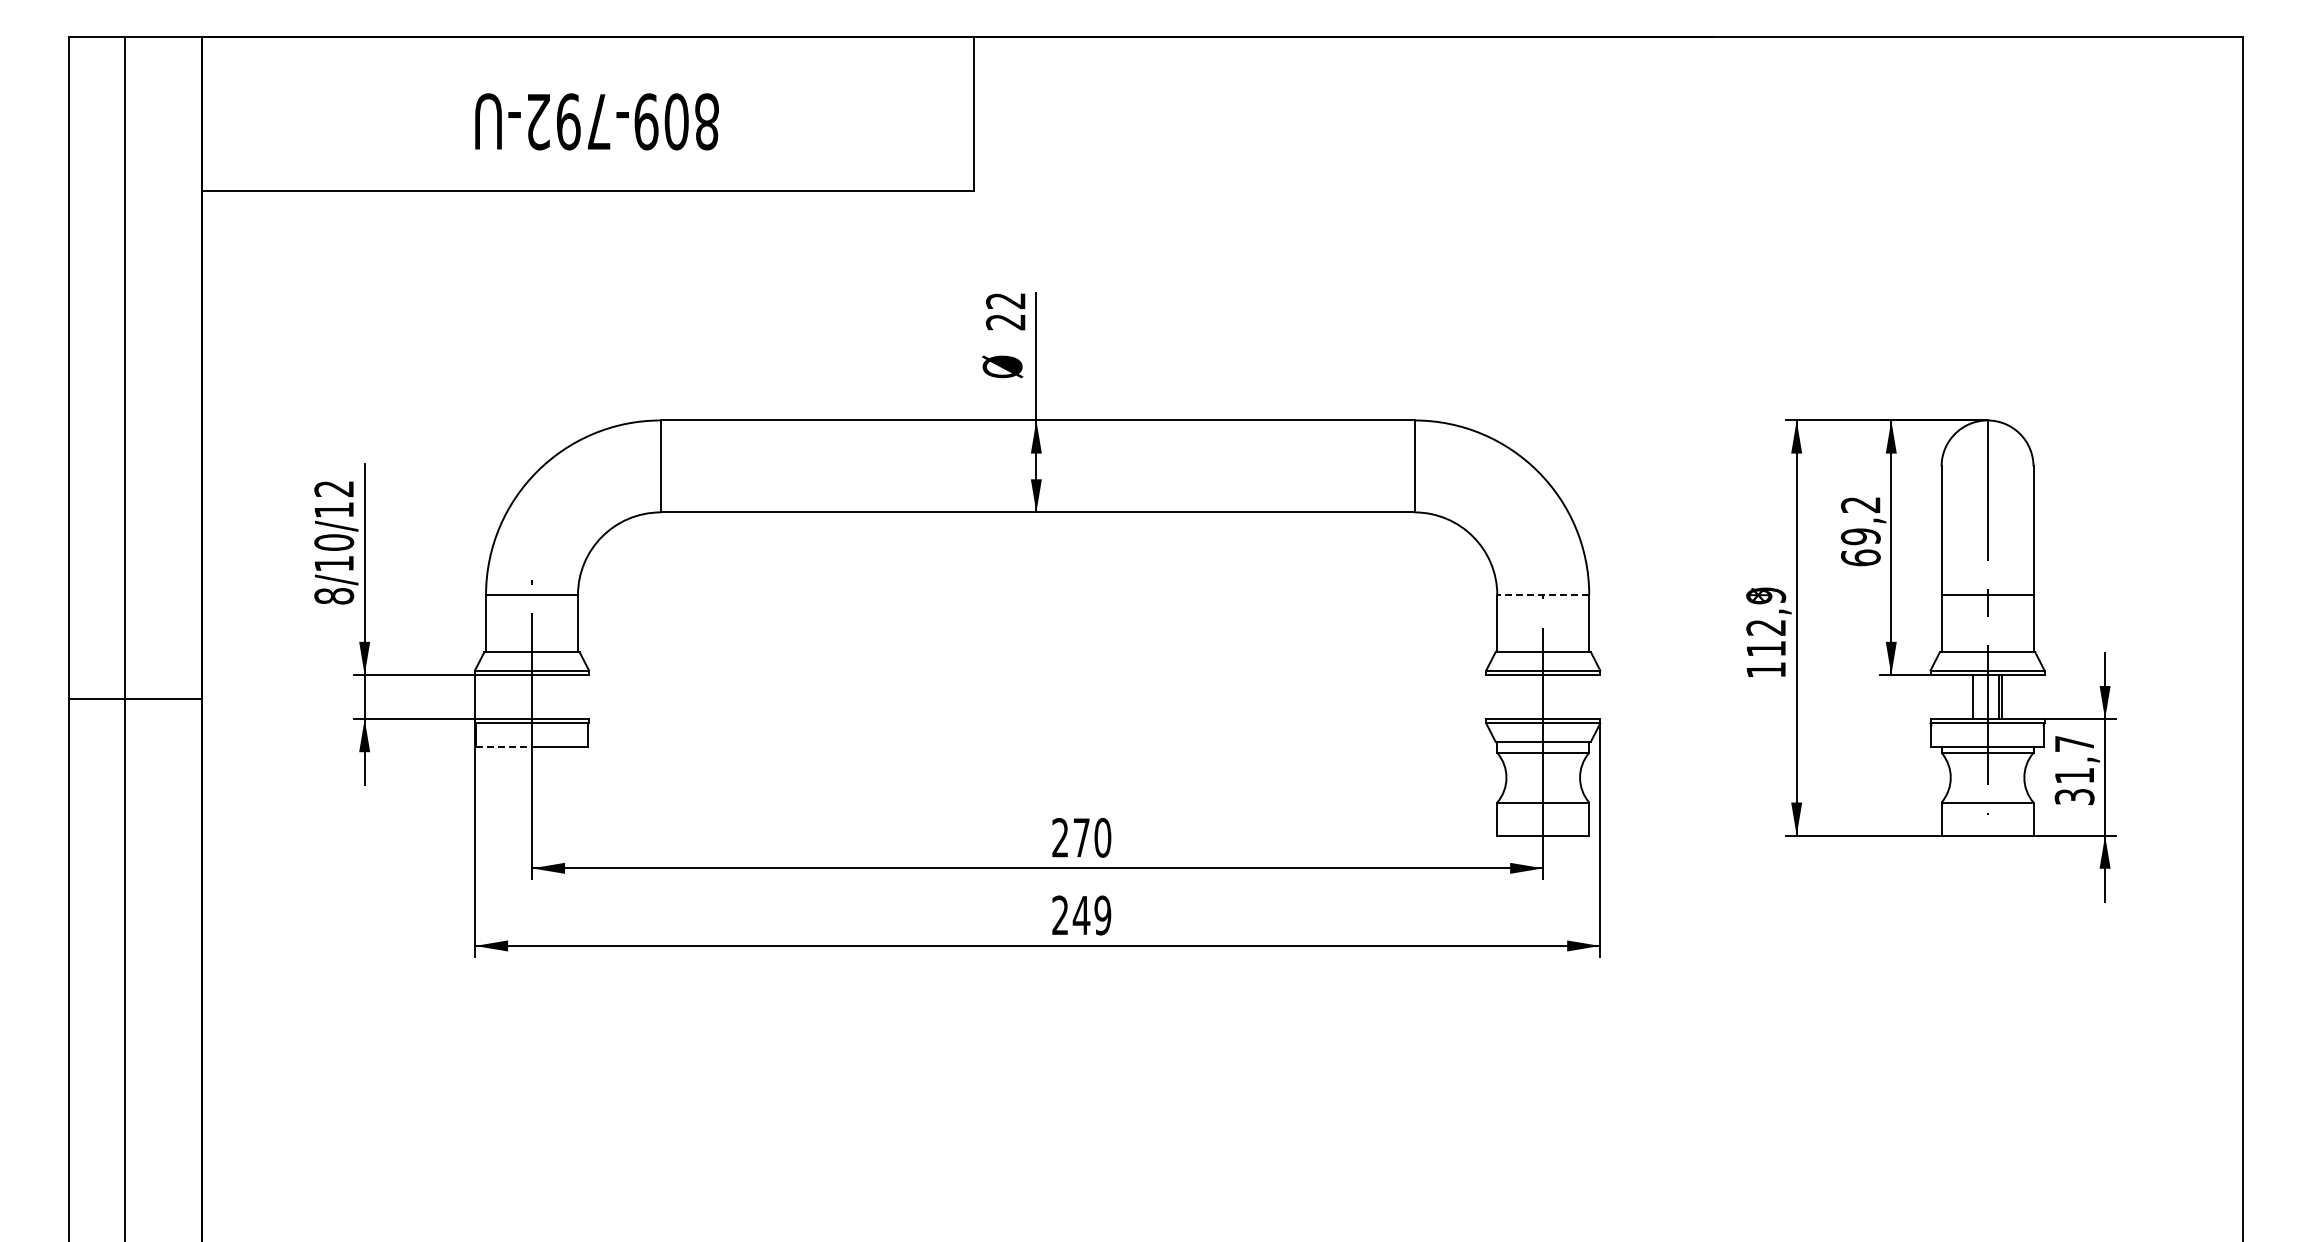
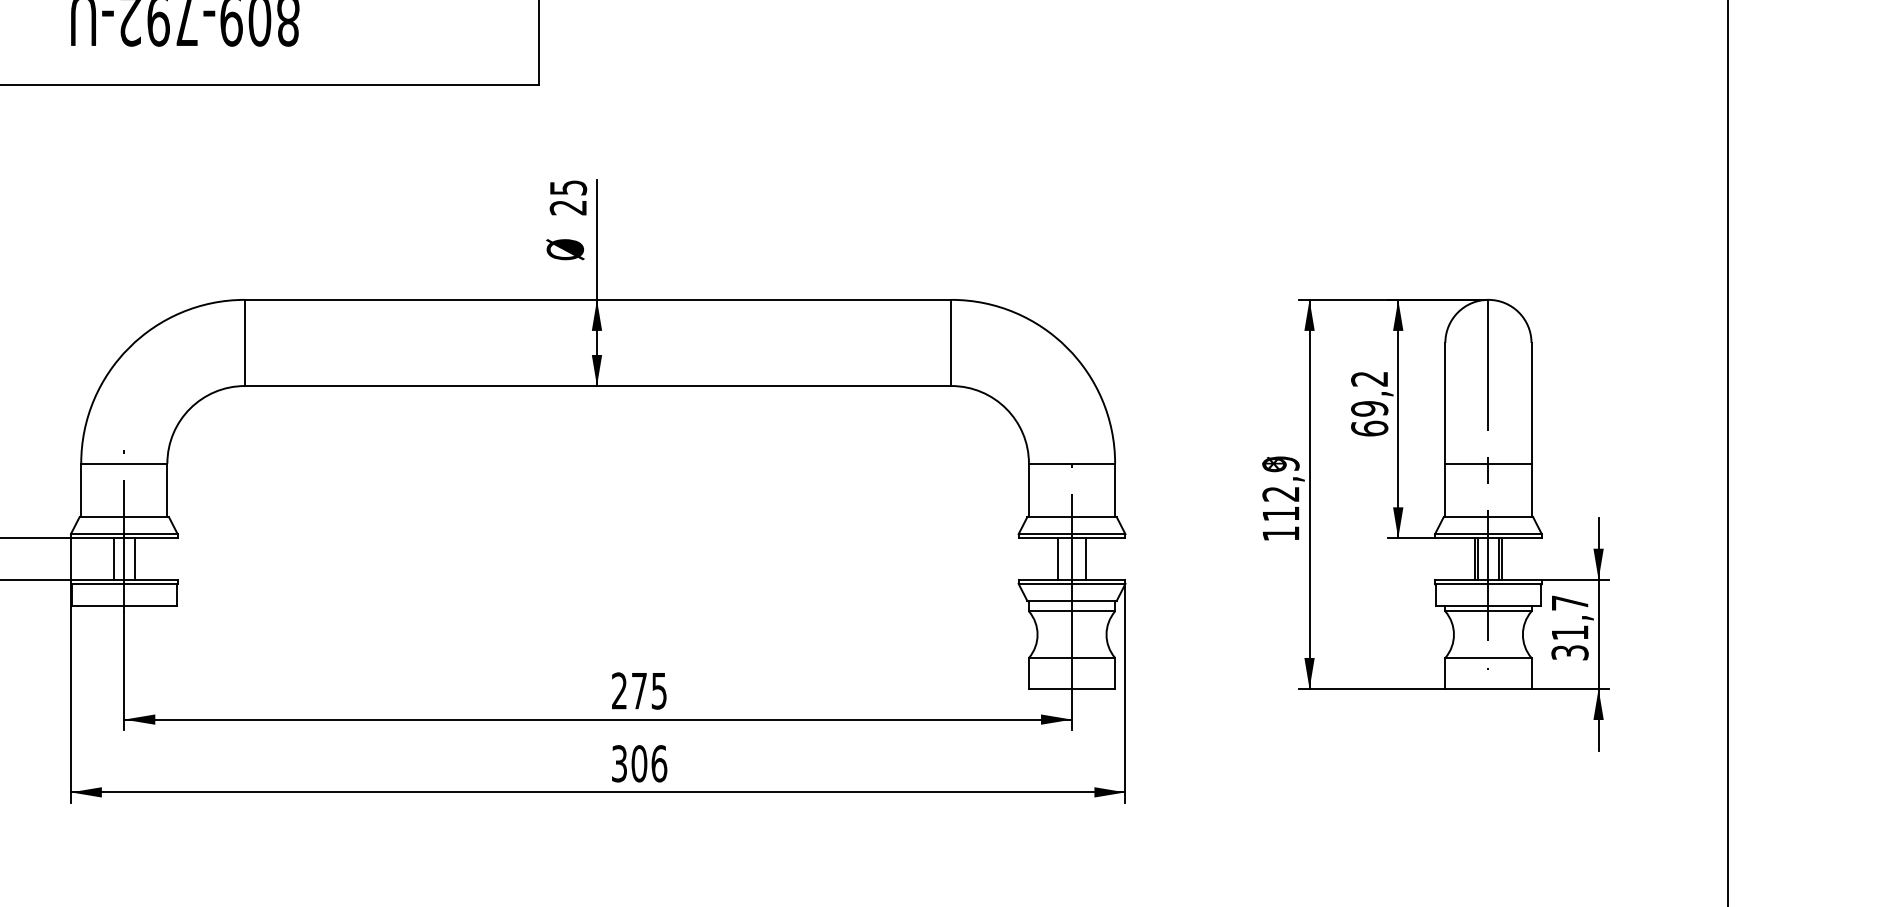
text: (1005, 301) -> (568, 188), 22 -> 25
line: (1543, 595) -> (1072, 463), dashed -> solid
line: (520, 696) -> (113, 558), added
line: (543, 696) -> (135, 558), added
line: (1528, 696) -> (1058, 558), added
line: (1557, 696) -> (1085, 558), added
line: (1976, 696) -> (1478, 558), added
line: (504, 747) -> (98, 606), dashed -> solid
text: (1102, 837) -> (658, 690), 270 -> 275
text: (1081, 915) -> (639, 763), 249 -> 306

